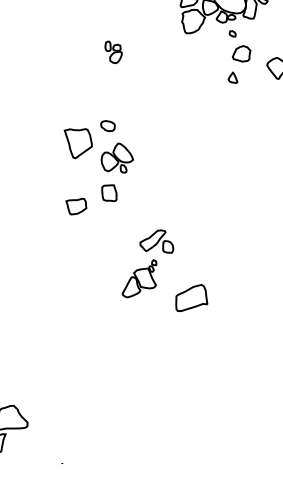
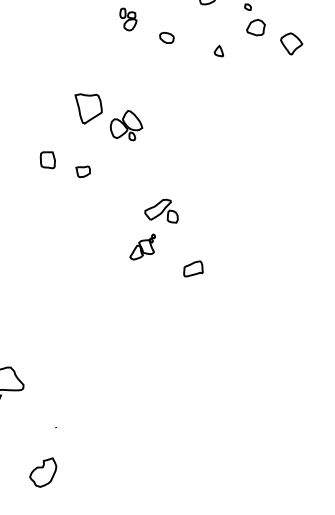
part: (232, 77) -> (218, 50), moved
part: (107, 125) -> (166, 37), moved
part: (109, 193) -> (47, 160), moved
part: (75, 206) -> (82, 171), size x0.7
part: (139, 278) -> (142, 246), size x0.7
part: (191, 297) -> (193, 268), size x0.6

